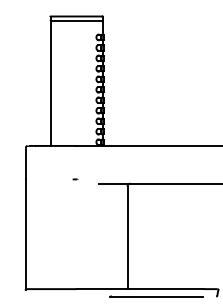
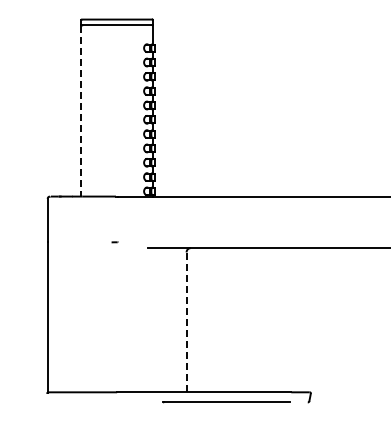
line: (50, 83) -> (81, 111), solid -> dashed
line: (127, 238) -> (186, 322), solid -> dashed

